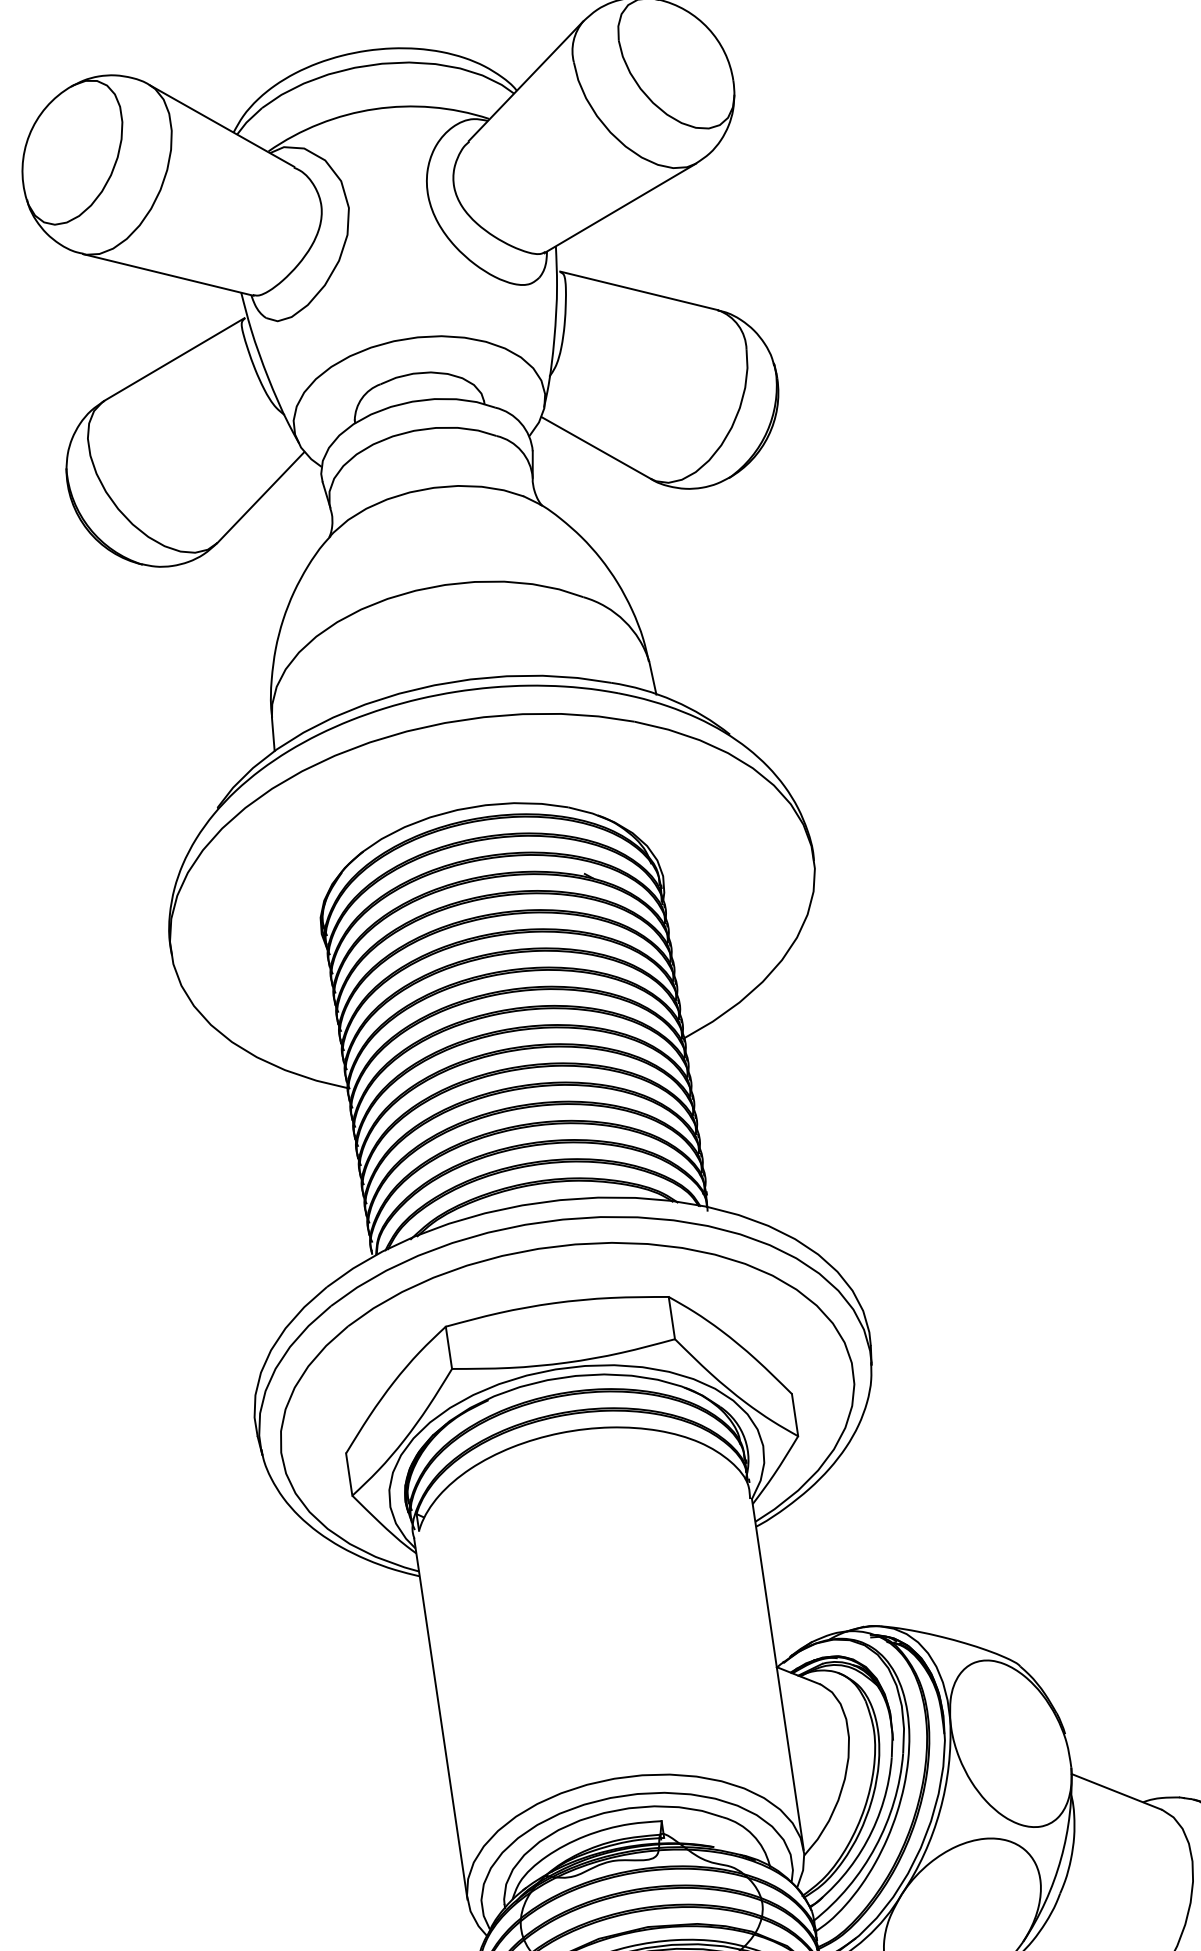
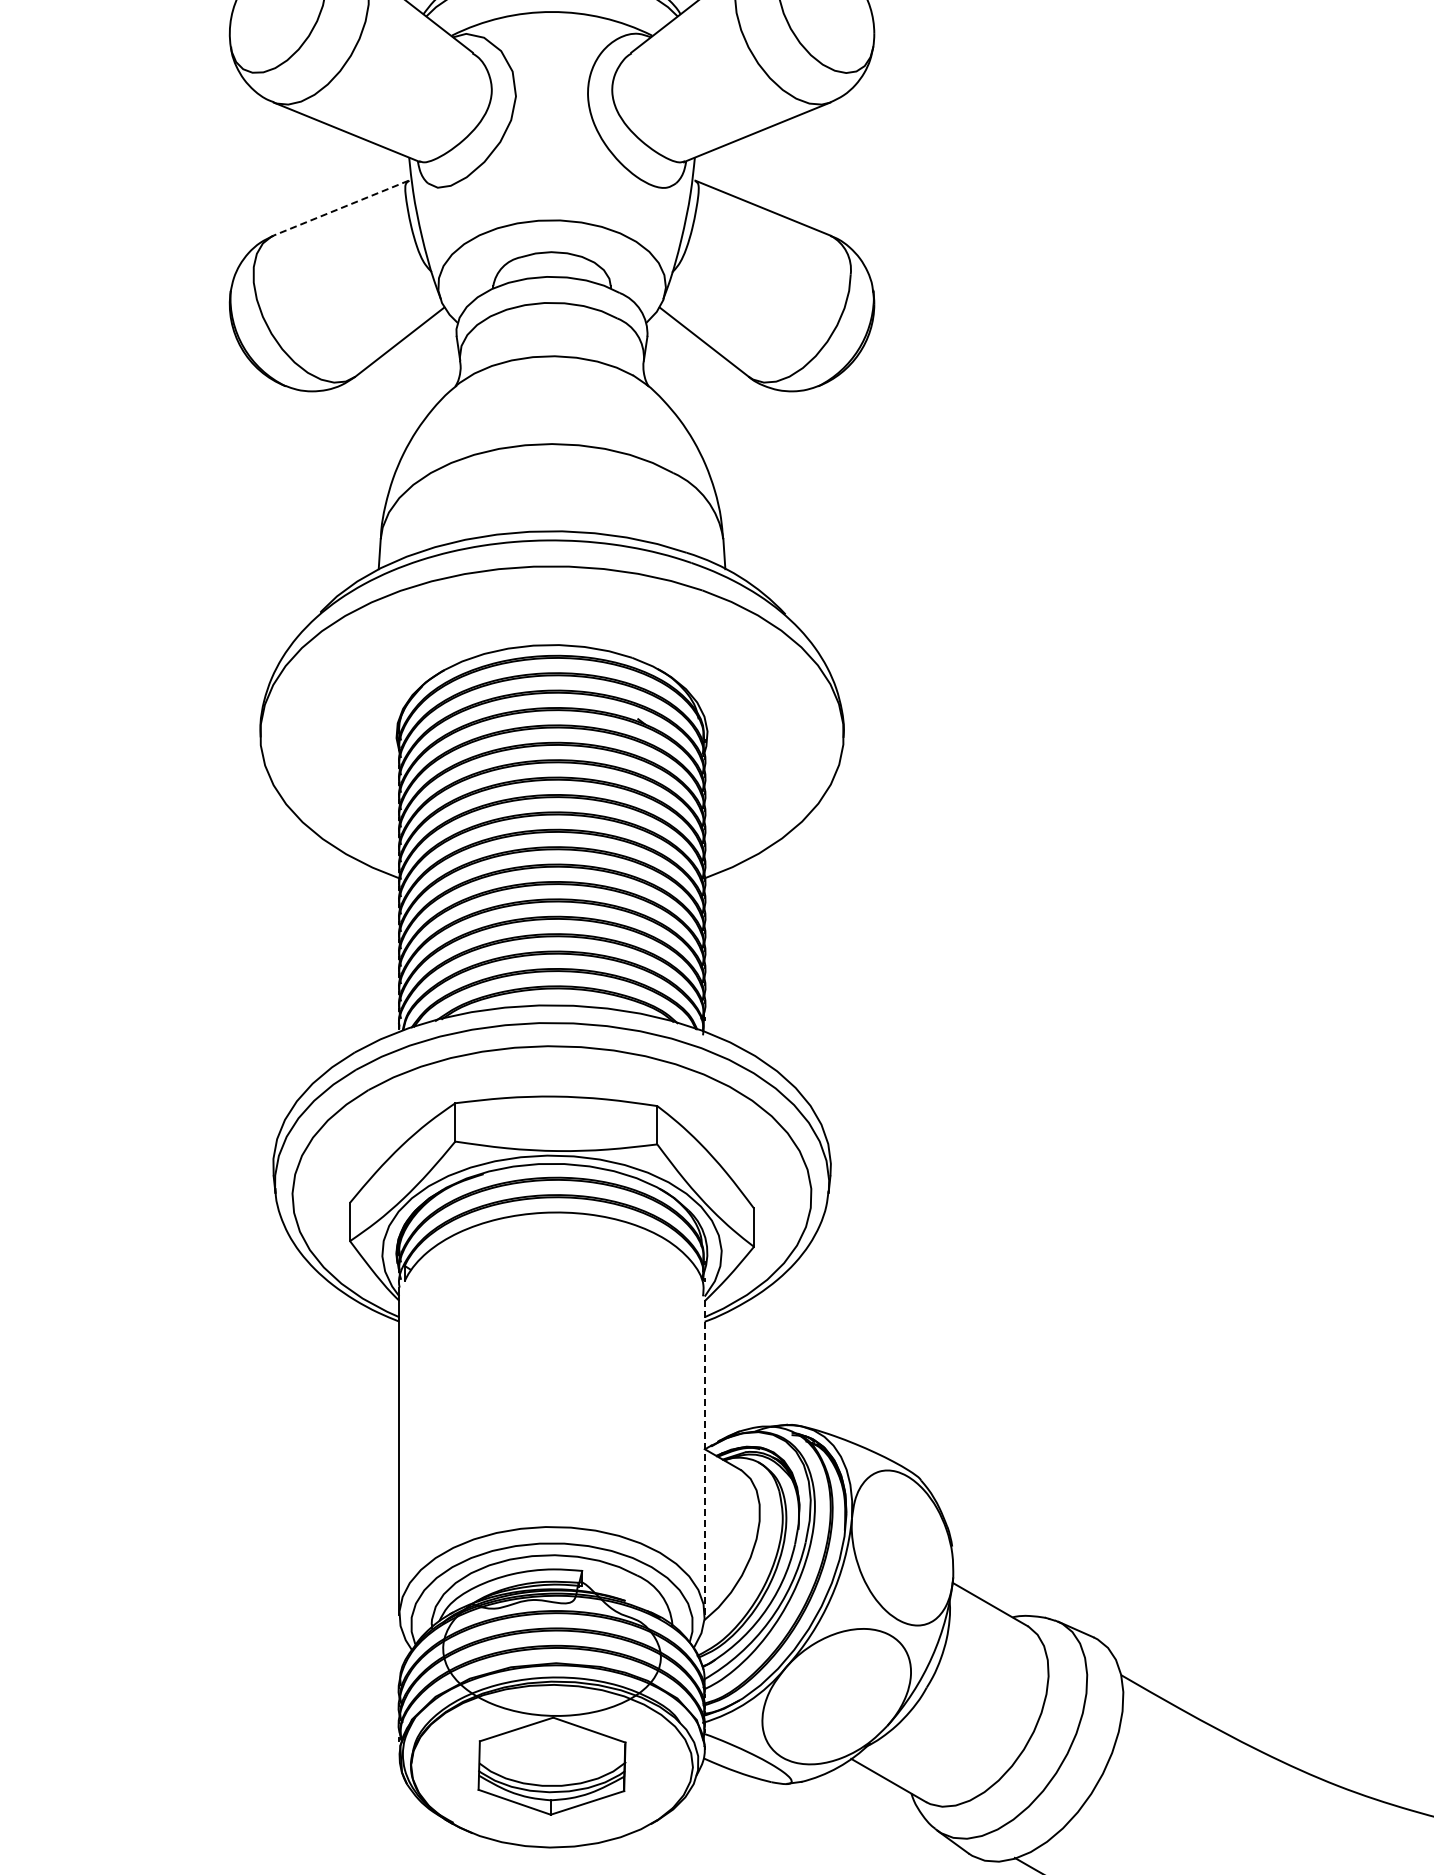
line: (174, 359) -> (341, 208), solid -> dashed
line: (777, 1674) -> (704, 1455), solid -> dashed

